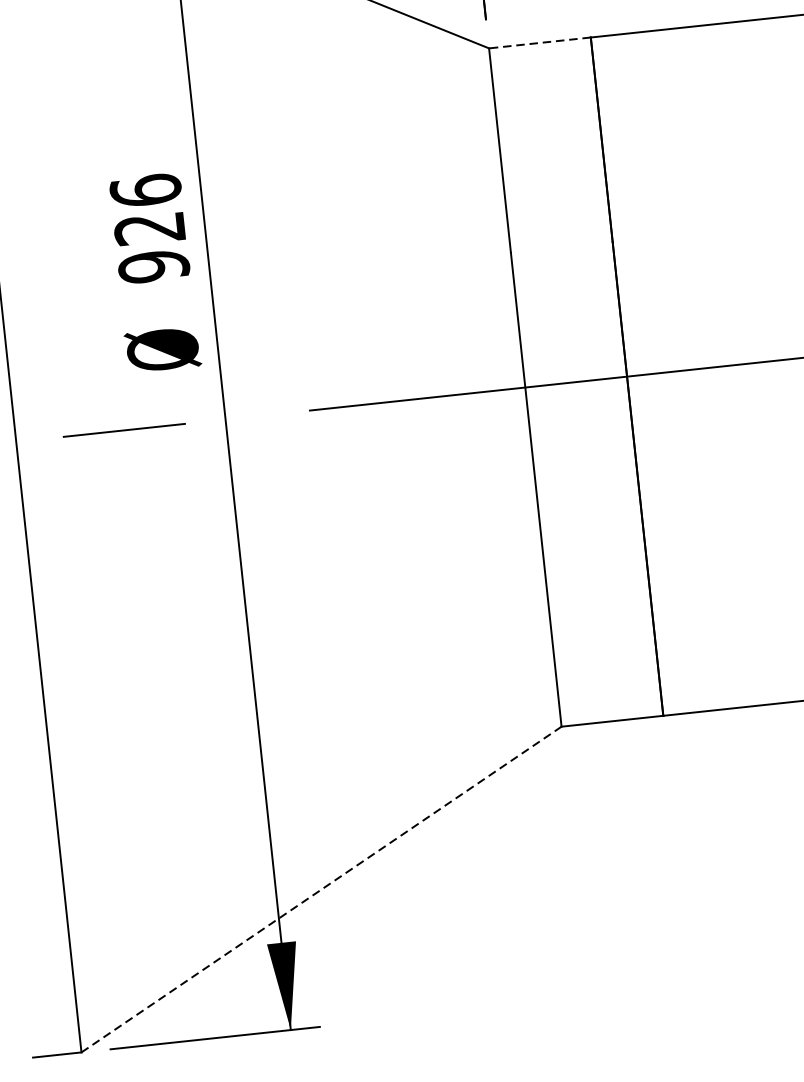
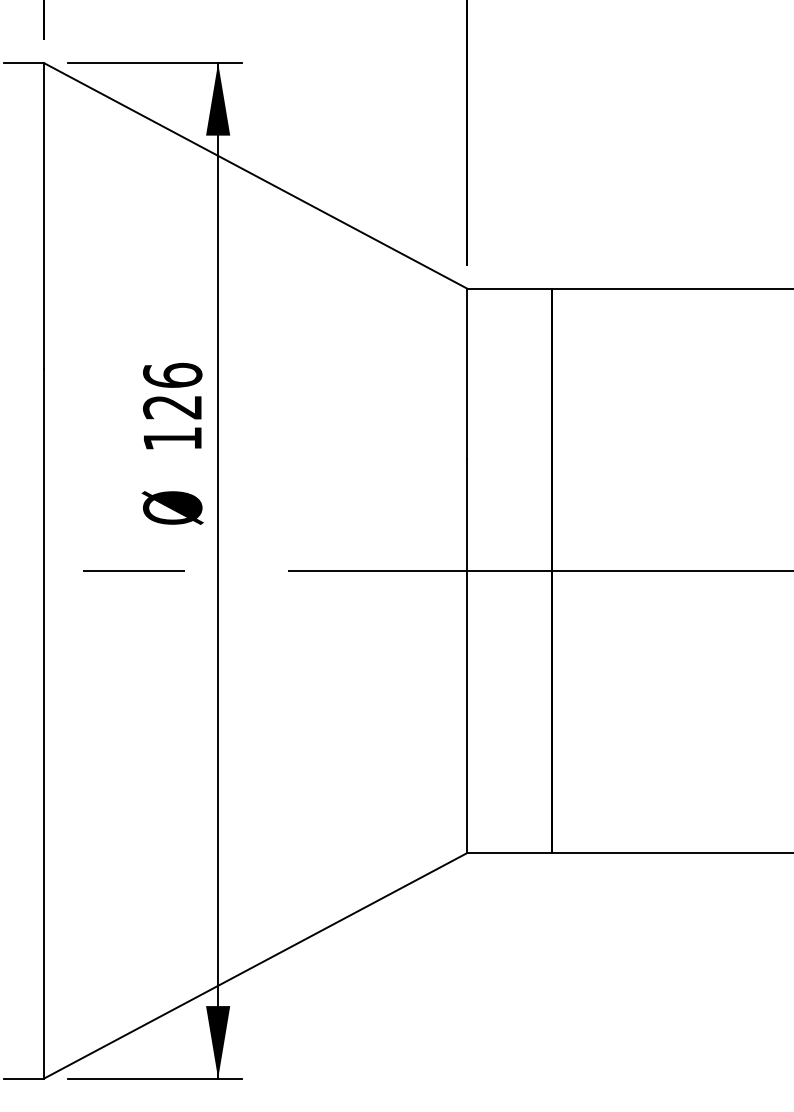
line: (539, 42) -> (509, 288), dashed -> solid
text: (153, 266) -> (172, 438), 926 -> 126
line: (321, 889) -> (255, 965), dashed -> solid

